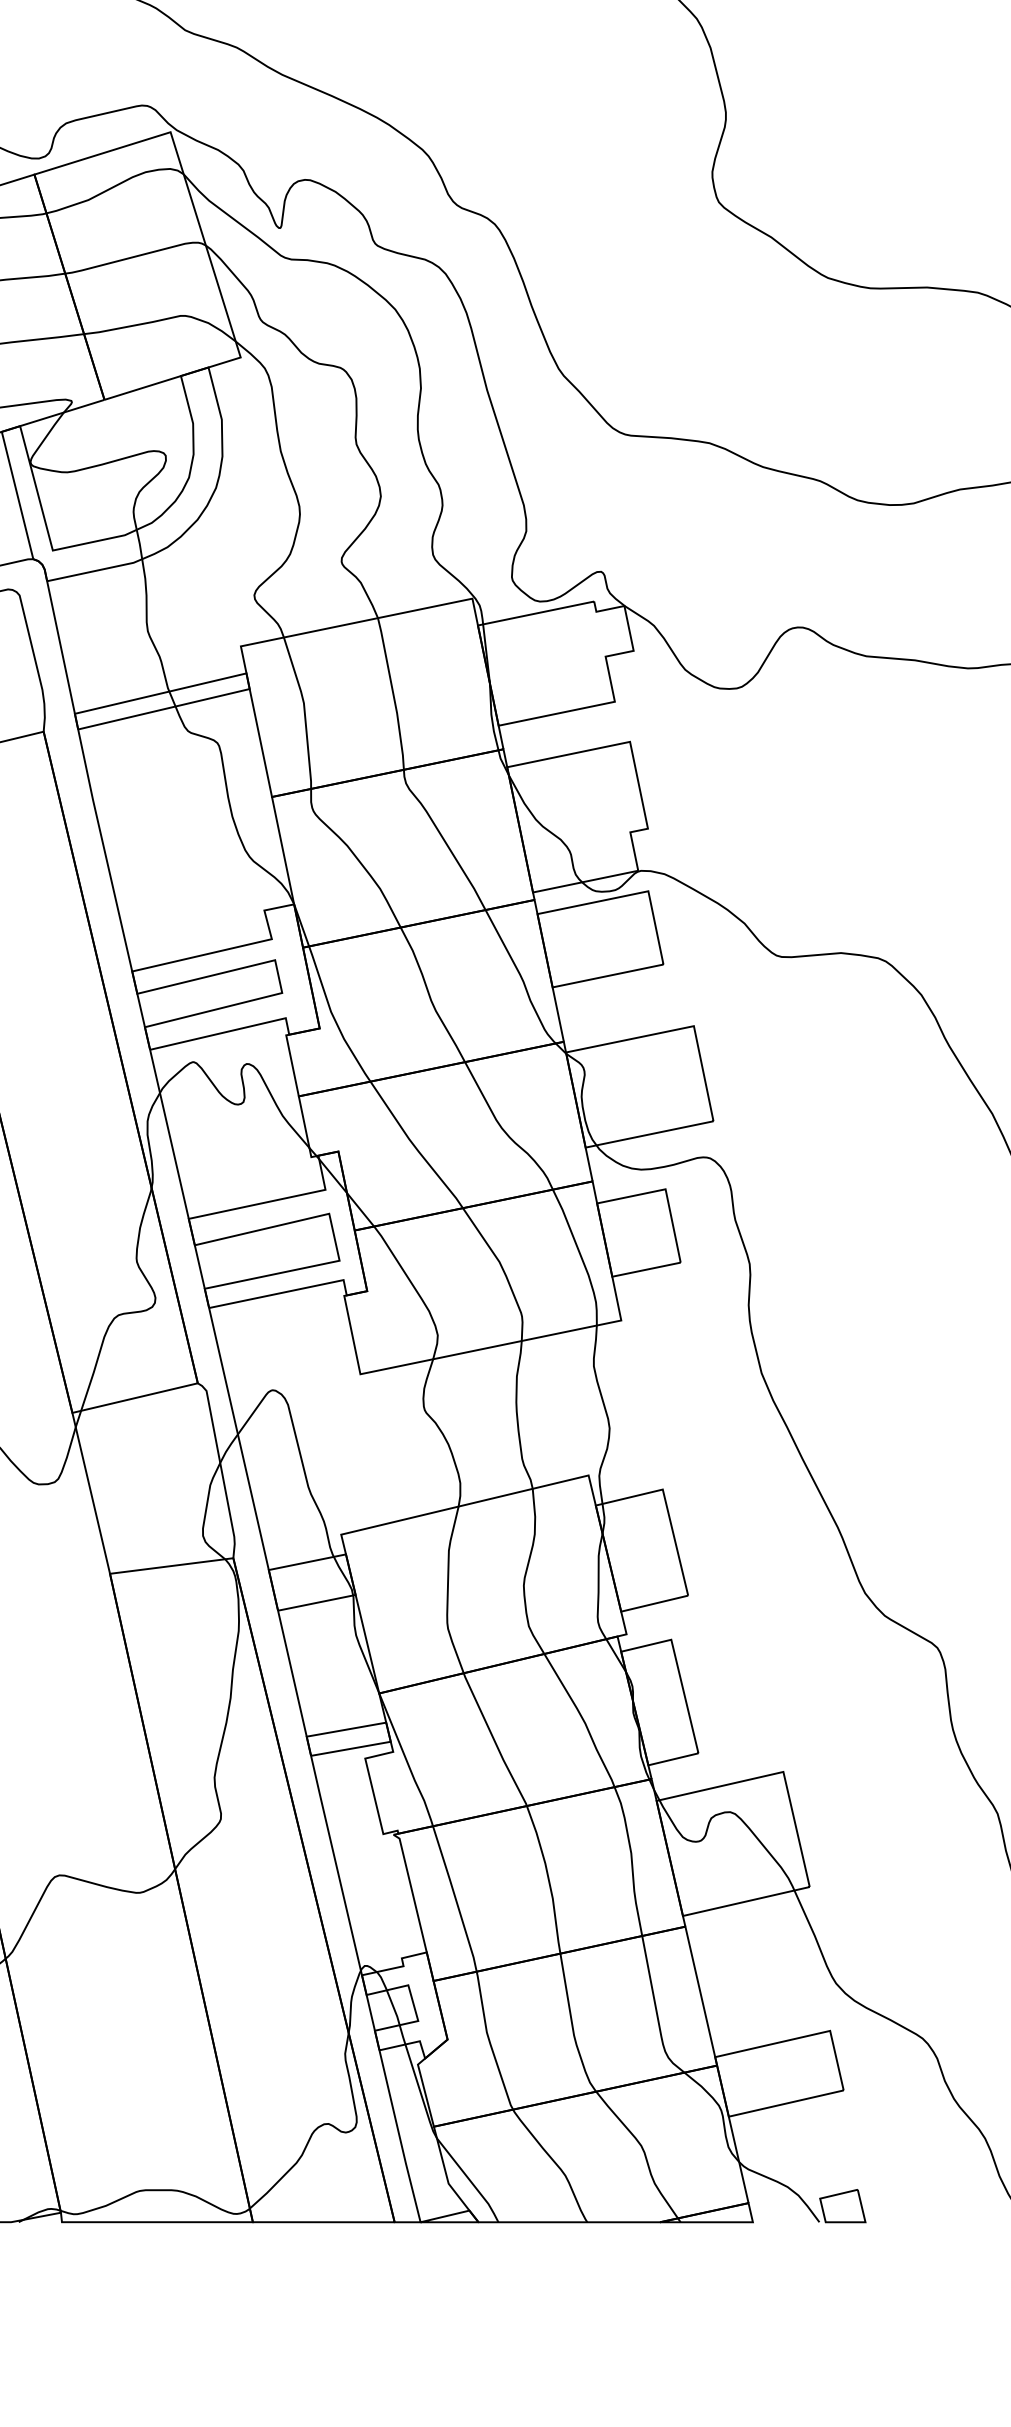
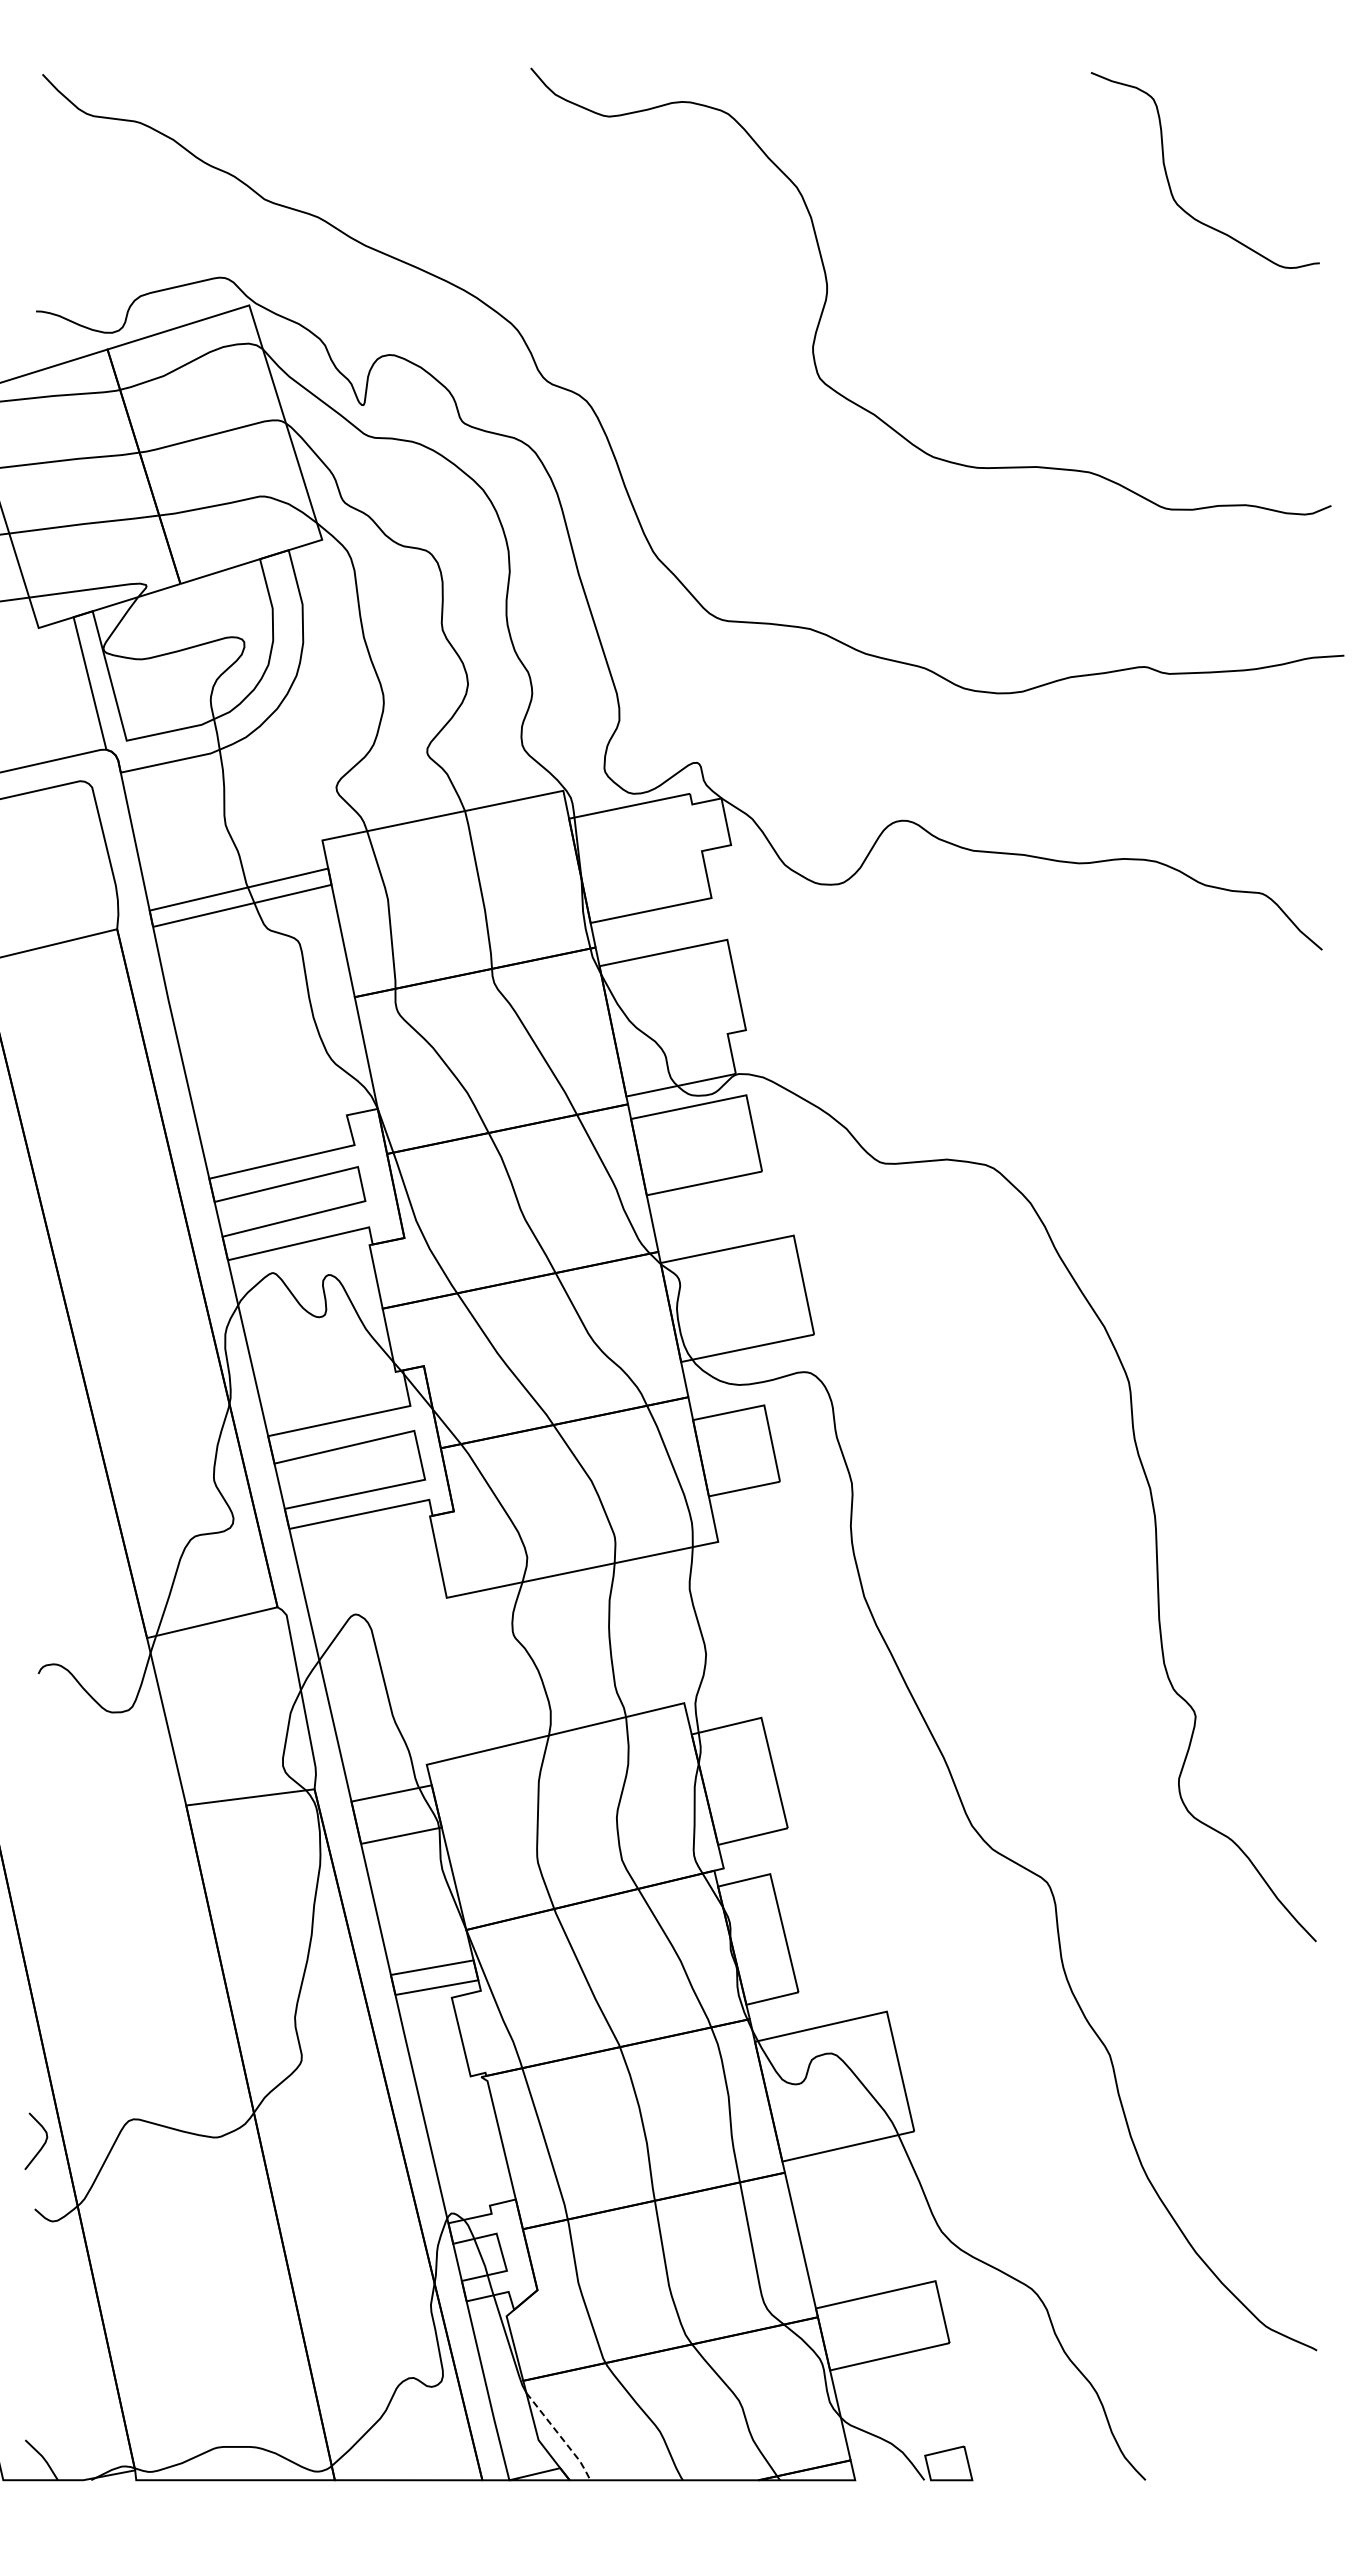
line: (469, 2180) -> (560, 2436), solid -> dashed

